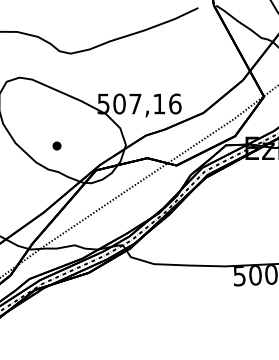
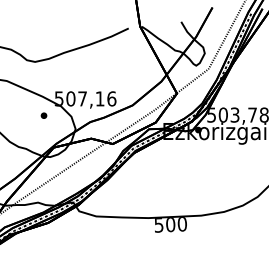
part: (56, 145) -> (43, 115), moved

